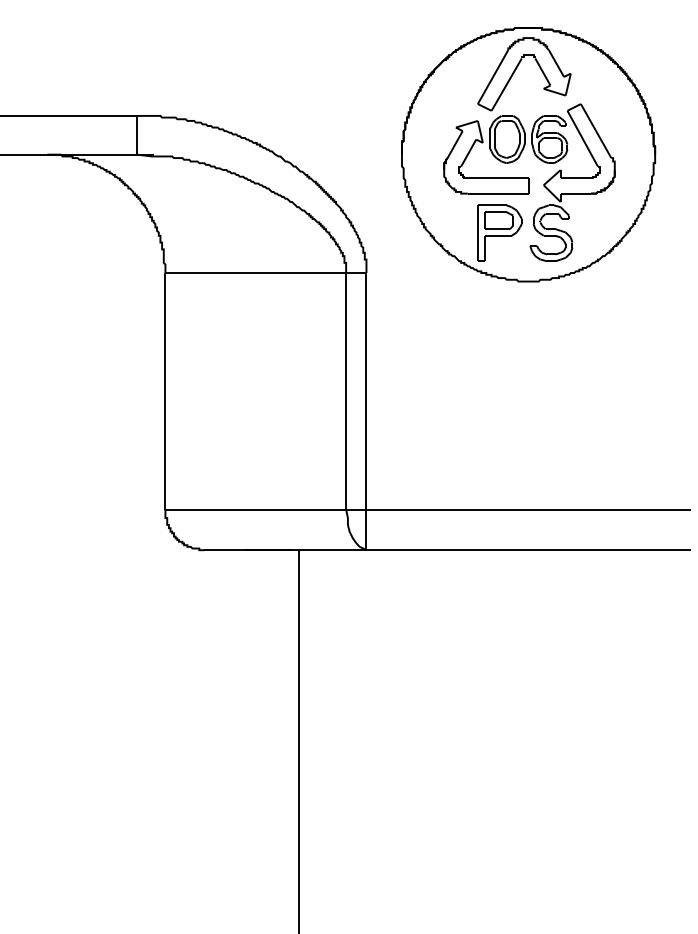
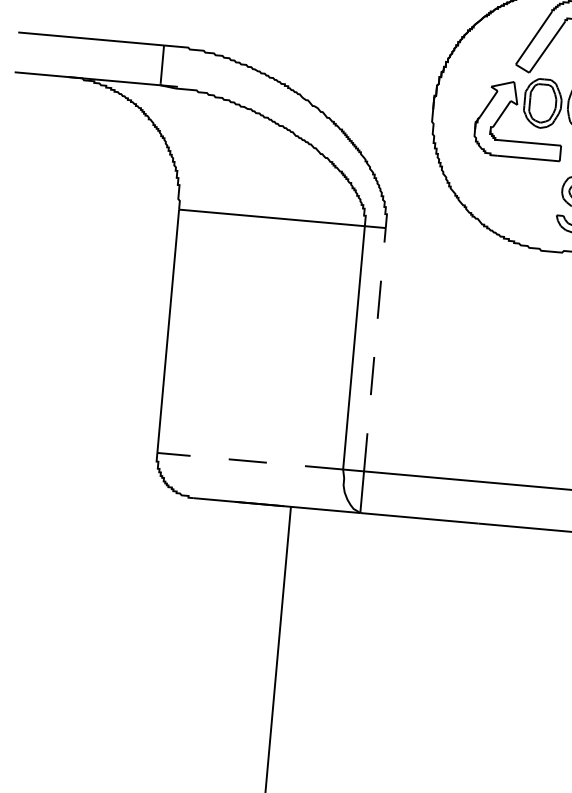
part: (499, 232) -> (526, 198), removed
line: (366, 390) -> (375, 348), solid -> dashed
line: (255, 509) -> (249, 461), solid -> dashed

